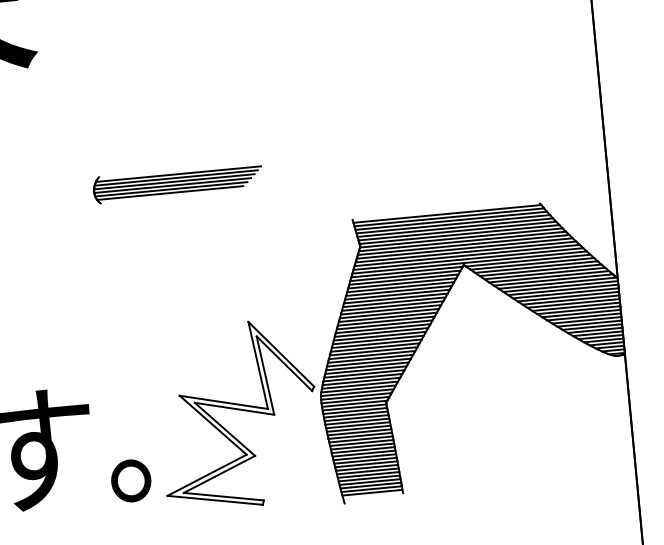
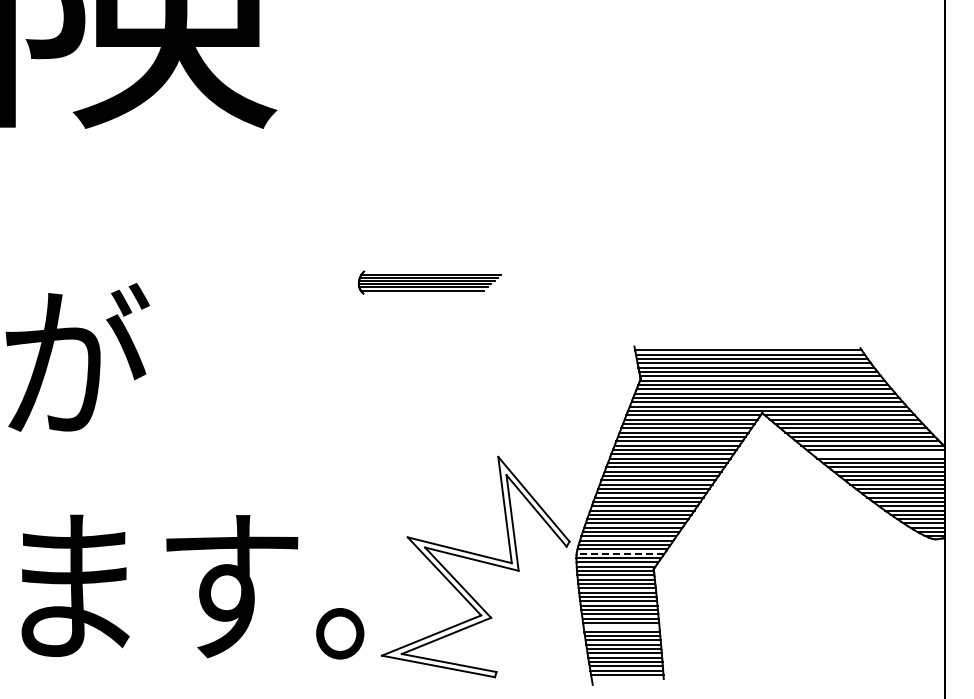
part: (177, 182) -> (429, 282), size x0.7
line: (562, 290) -> (877, 454), removed
line: (357, 392) -> (620, 553), solid -> dashed
line: (363, 453) -> (621, 627), removed

